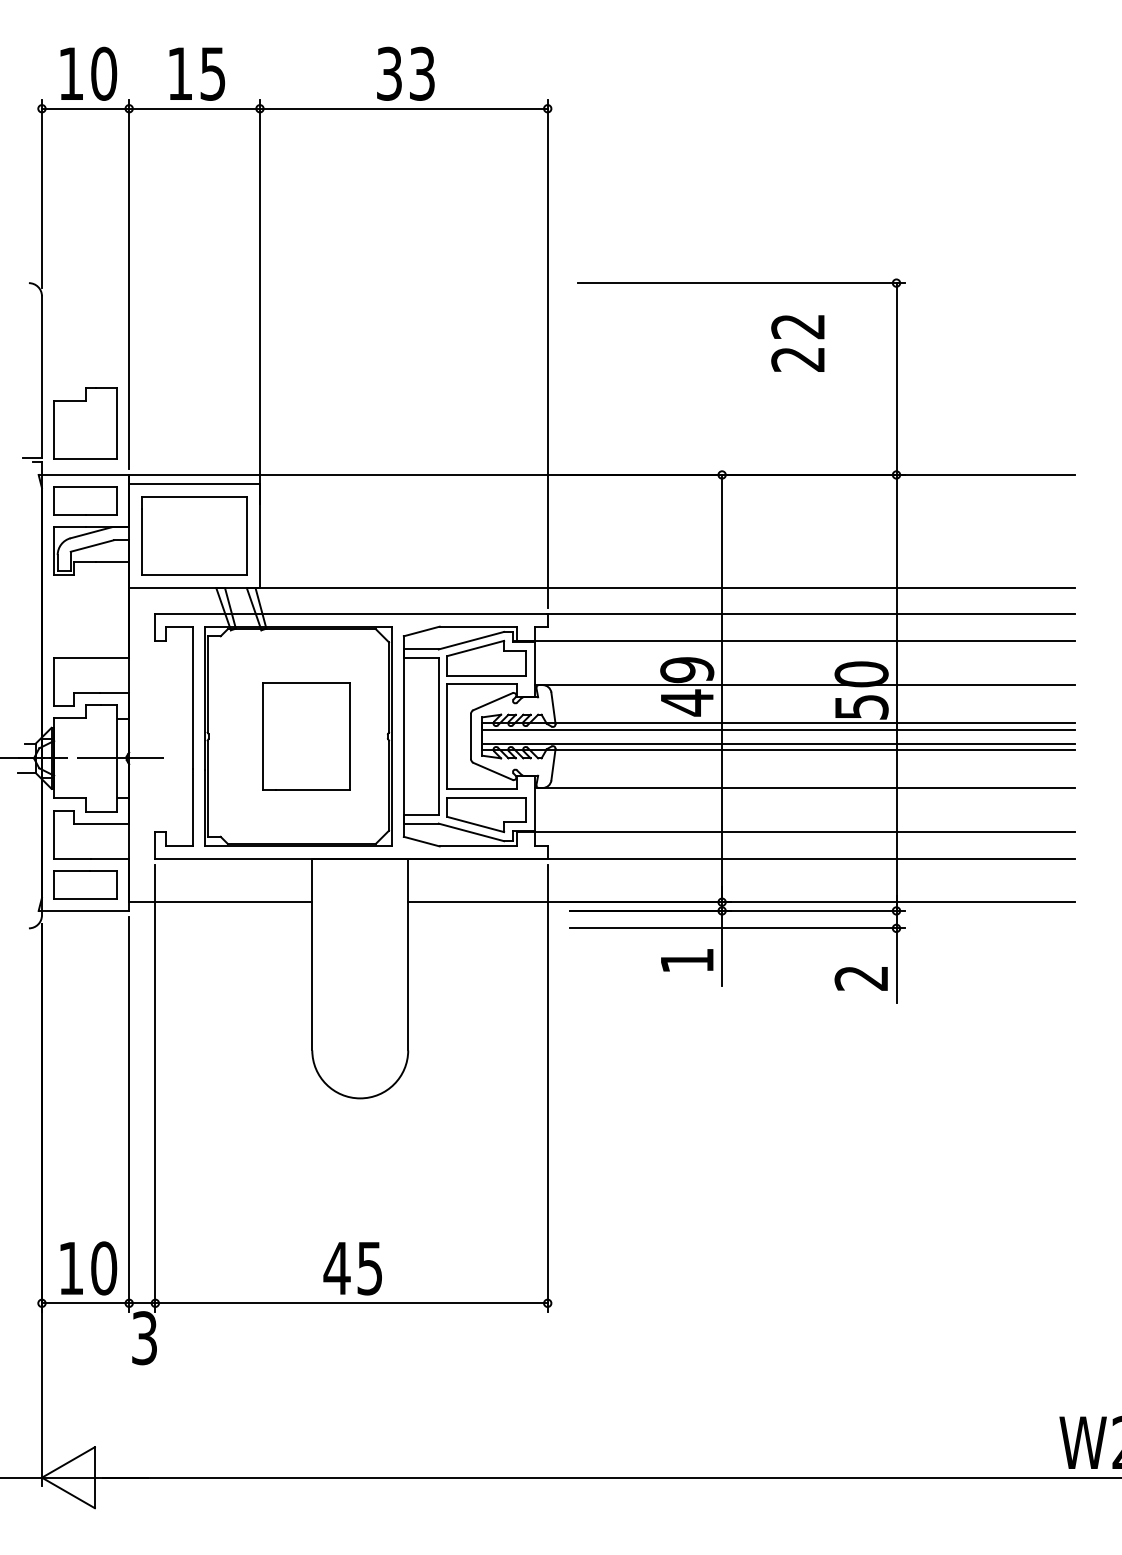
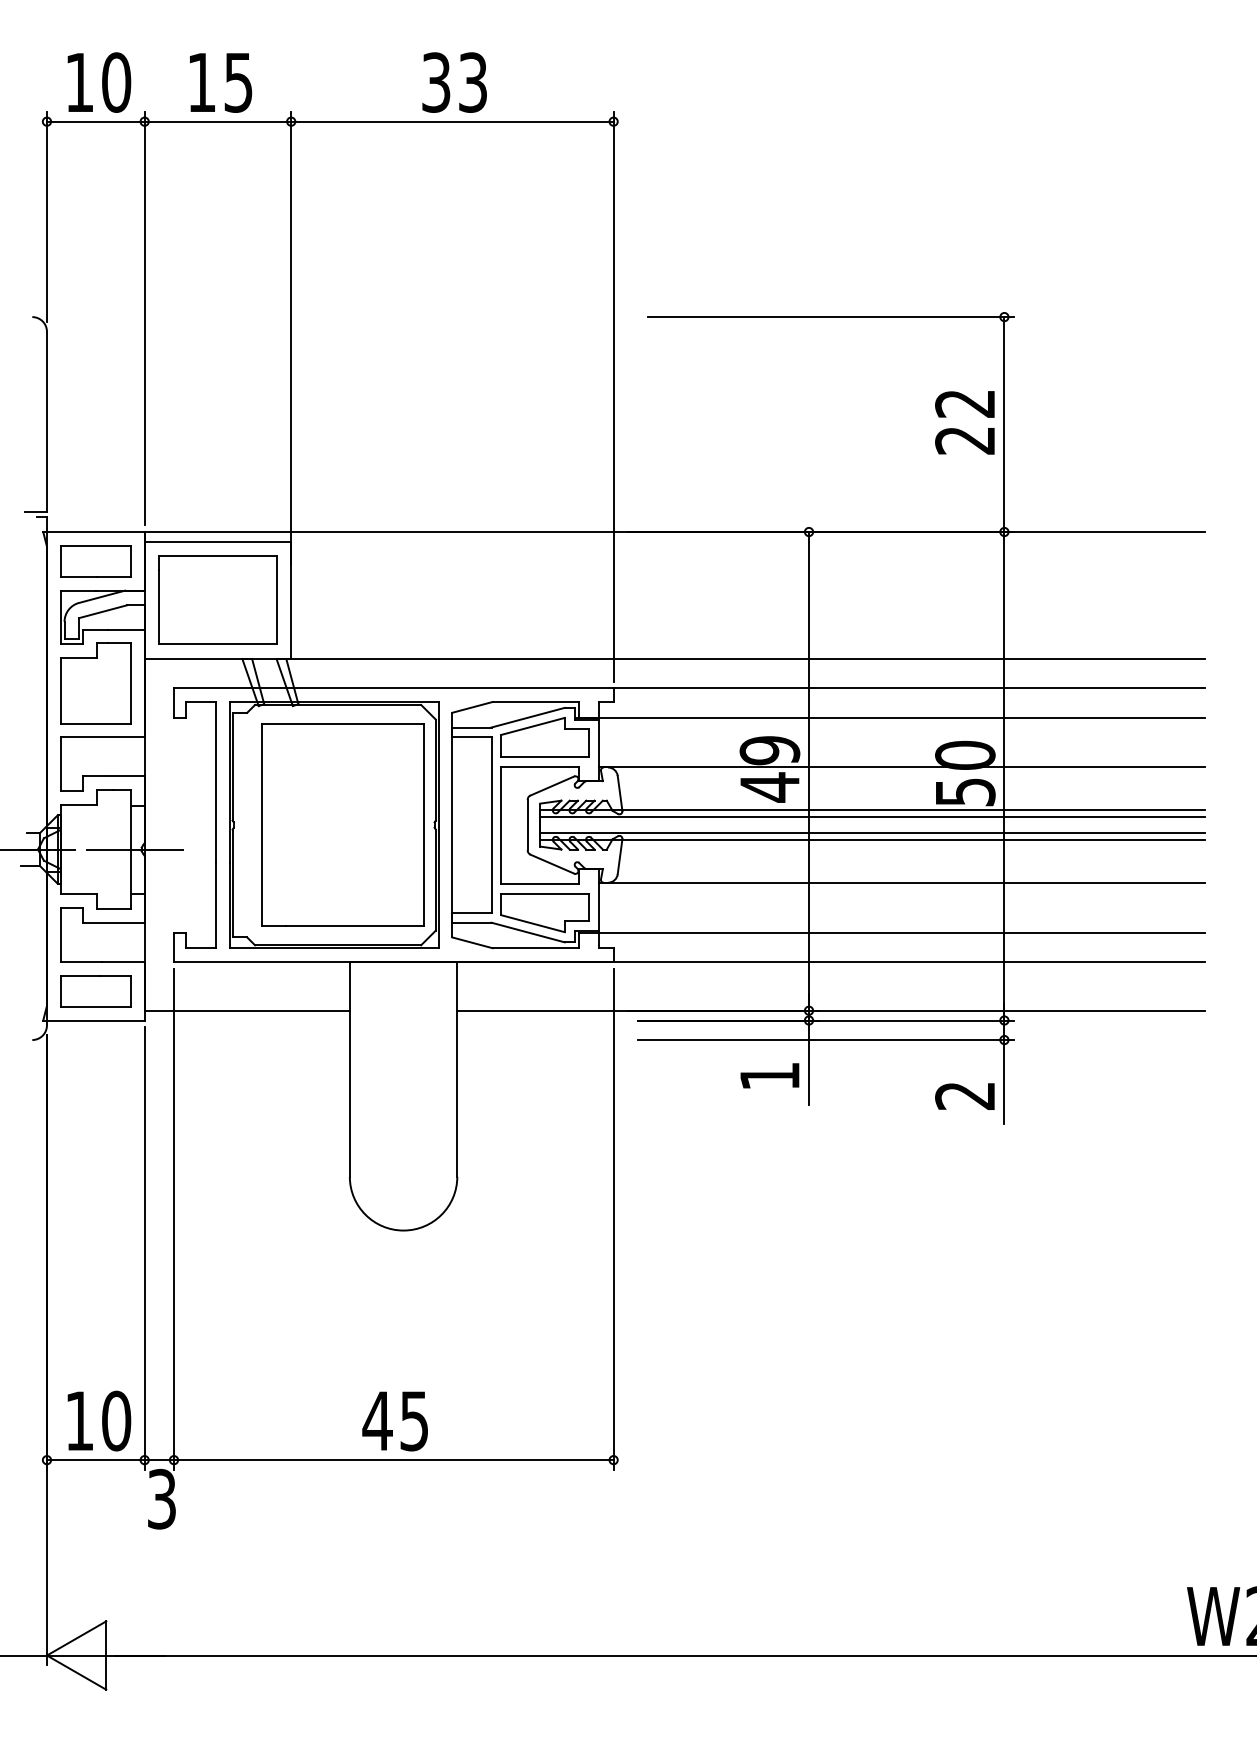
text: (797, 343) -> (964, 422), moved
part: (85, 423) -> (95, 683), moved
part: (305, 735) -> (342, 824), size x1.67

